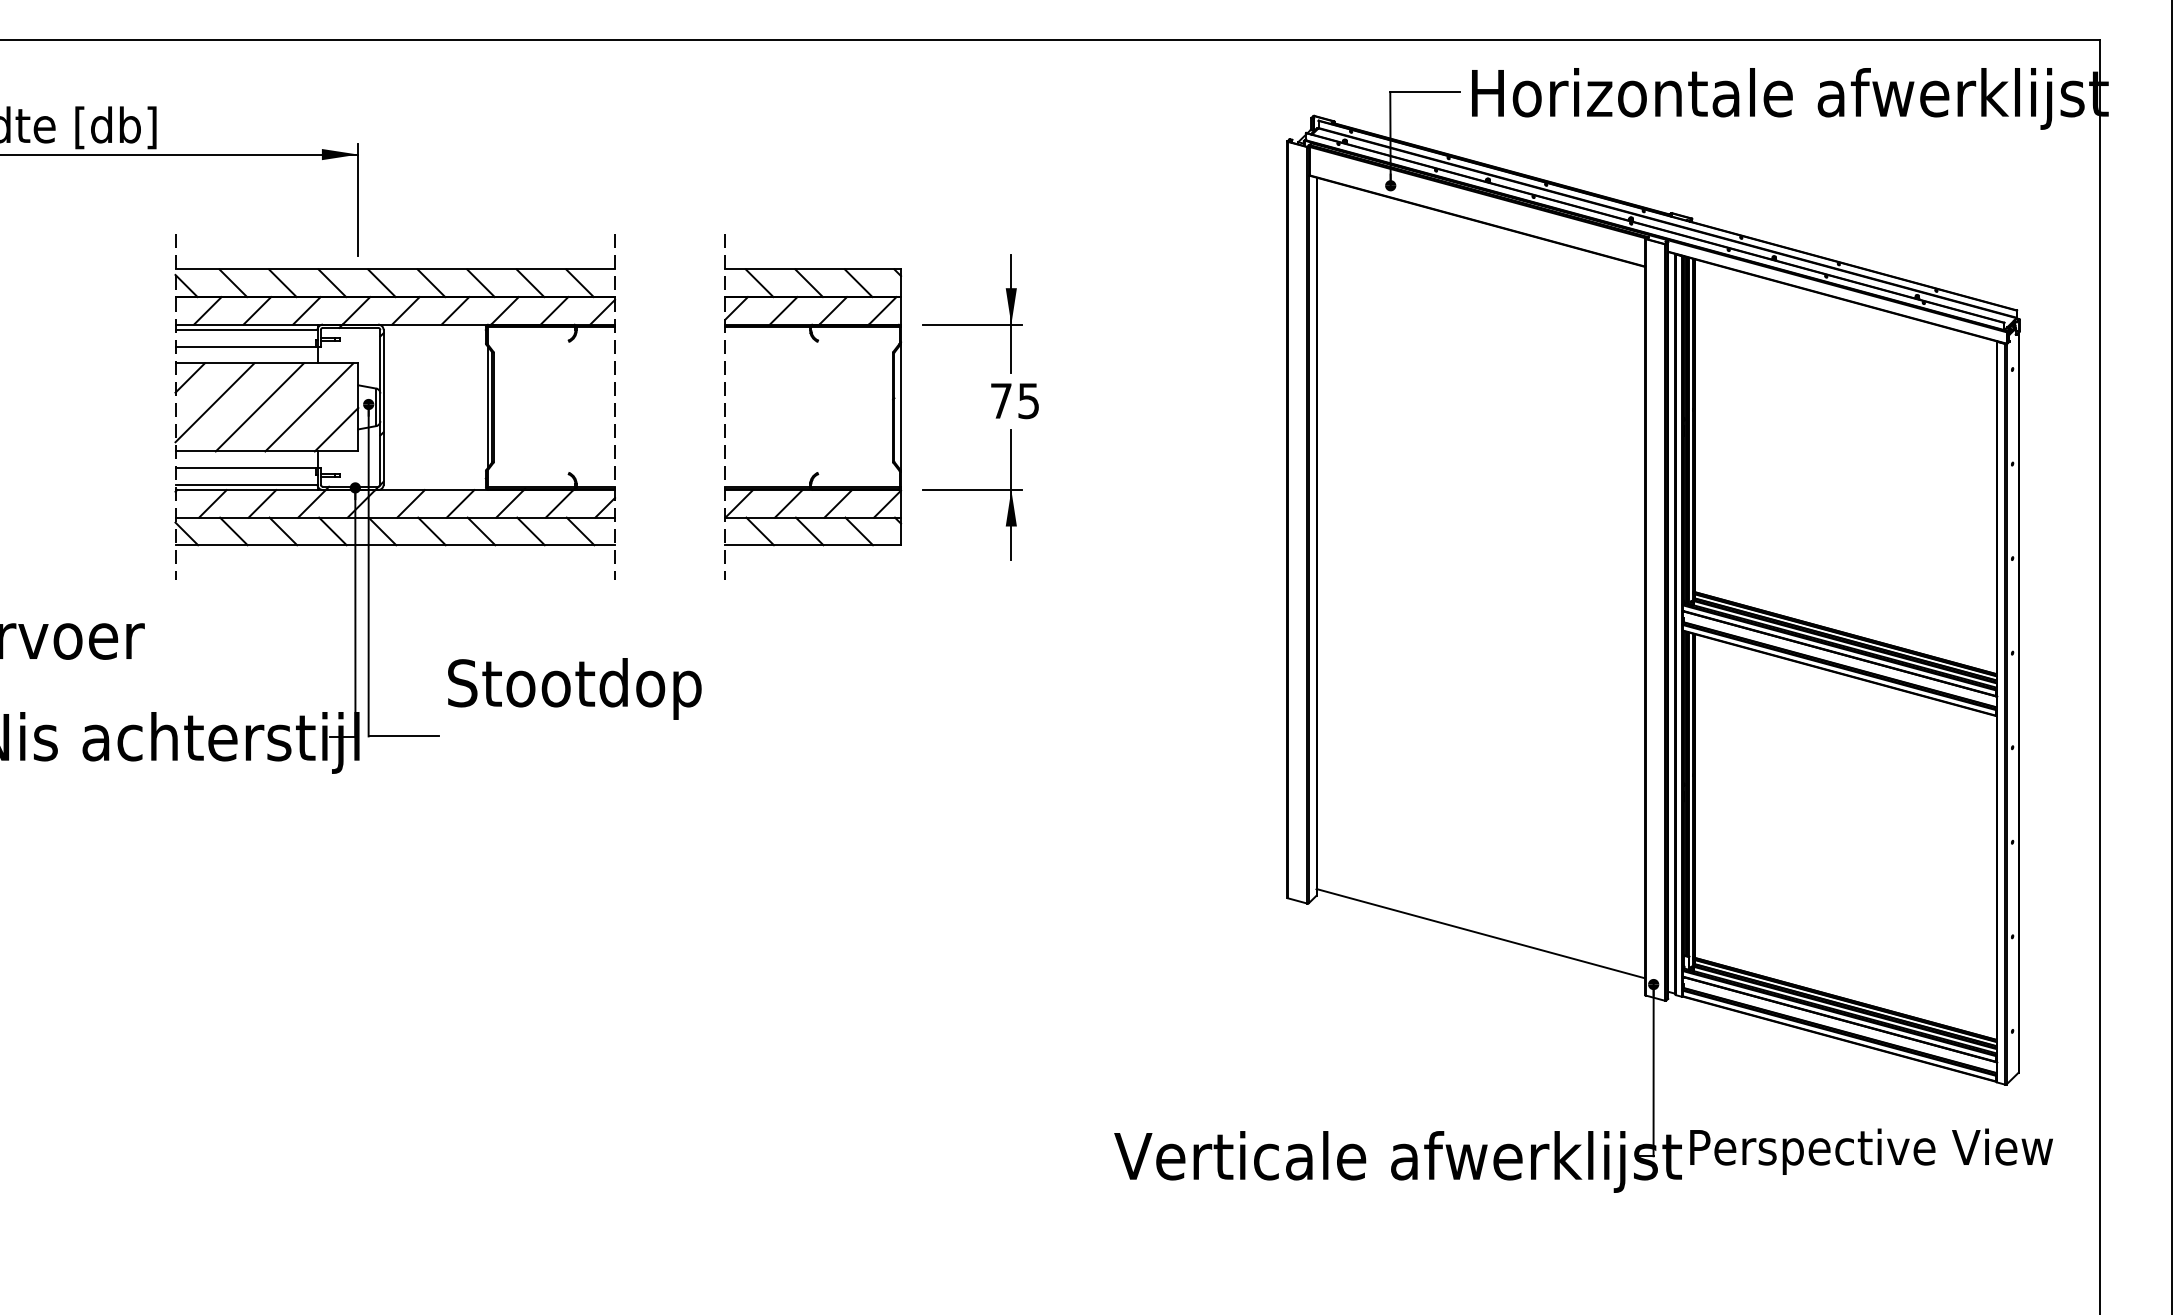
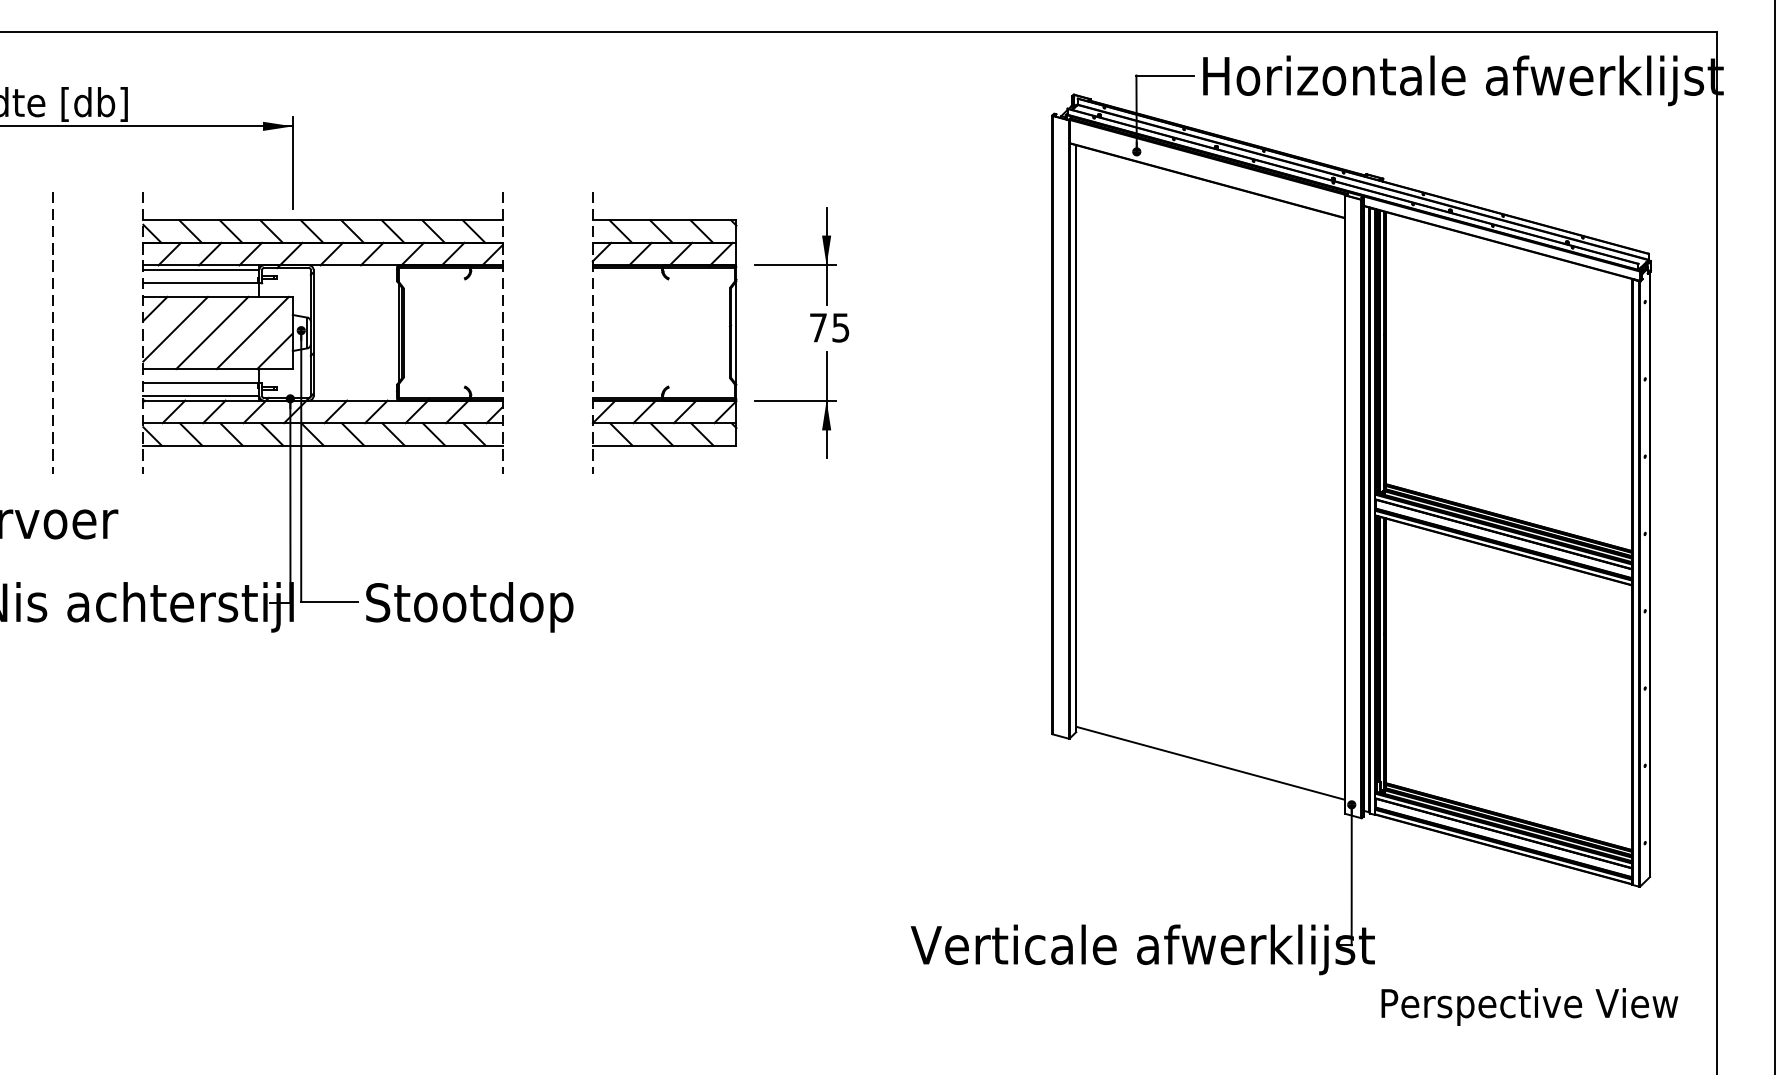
line: (64, 406) -> (52, 332), added
text: (574, 688) -> (469, 606), moved
text: (1871, 1151) -> (1529, 1006), moved

